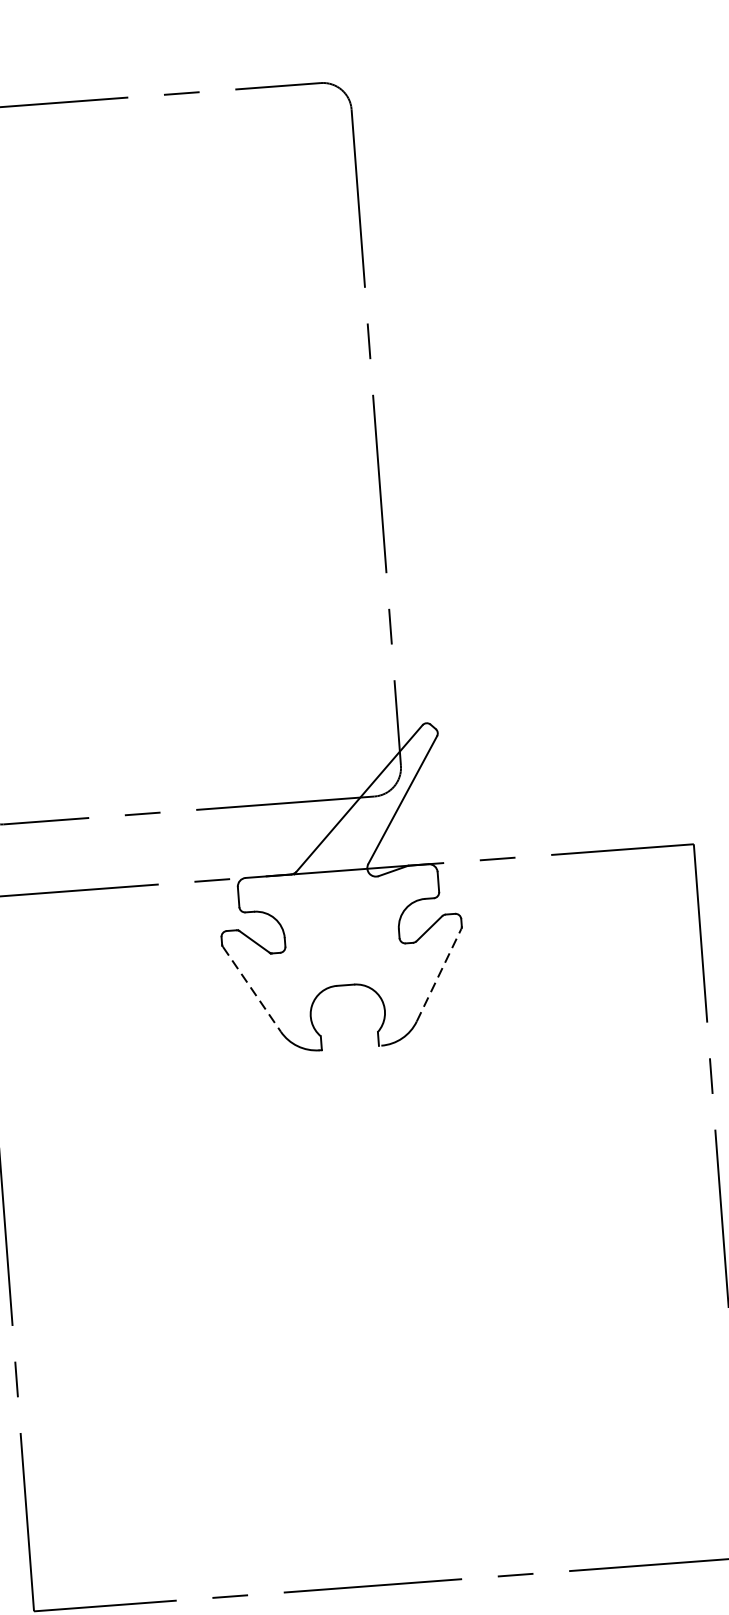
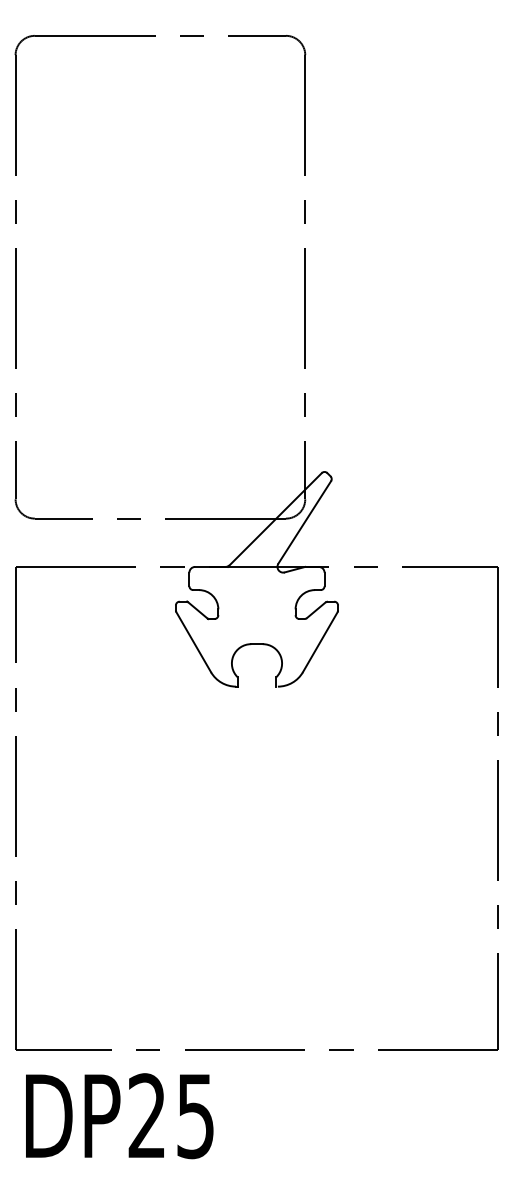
line: (439, 975) -> (320, 642), dashed -> solid
line: (251, 989) -> (193, 642), dashed -> solid

